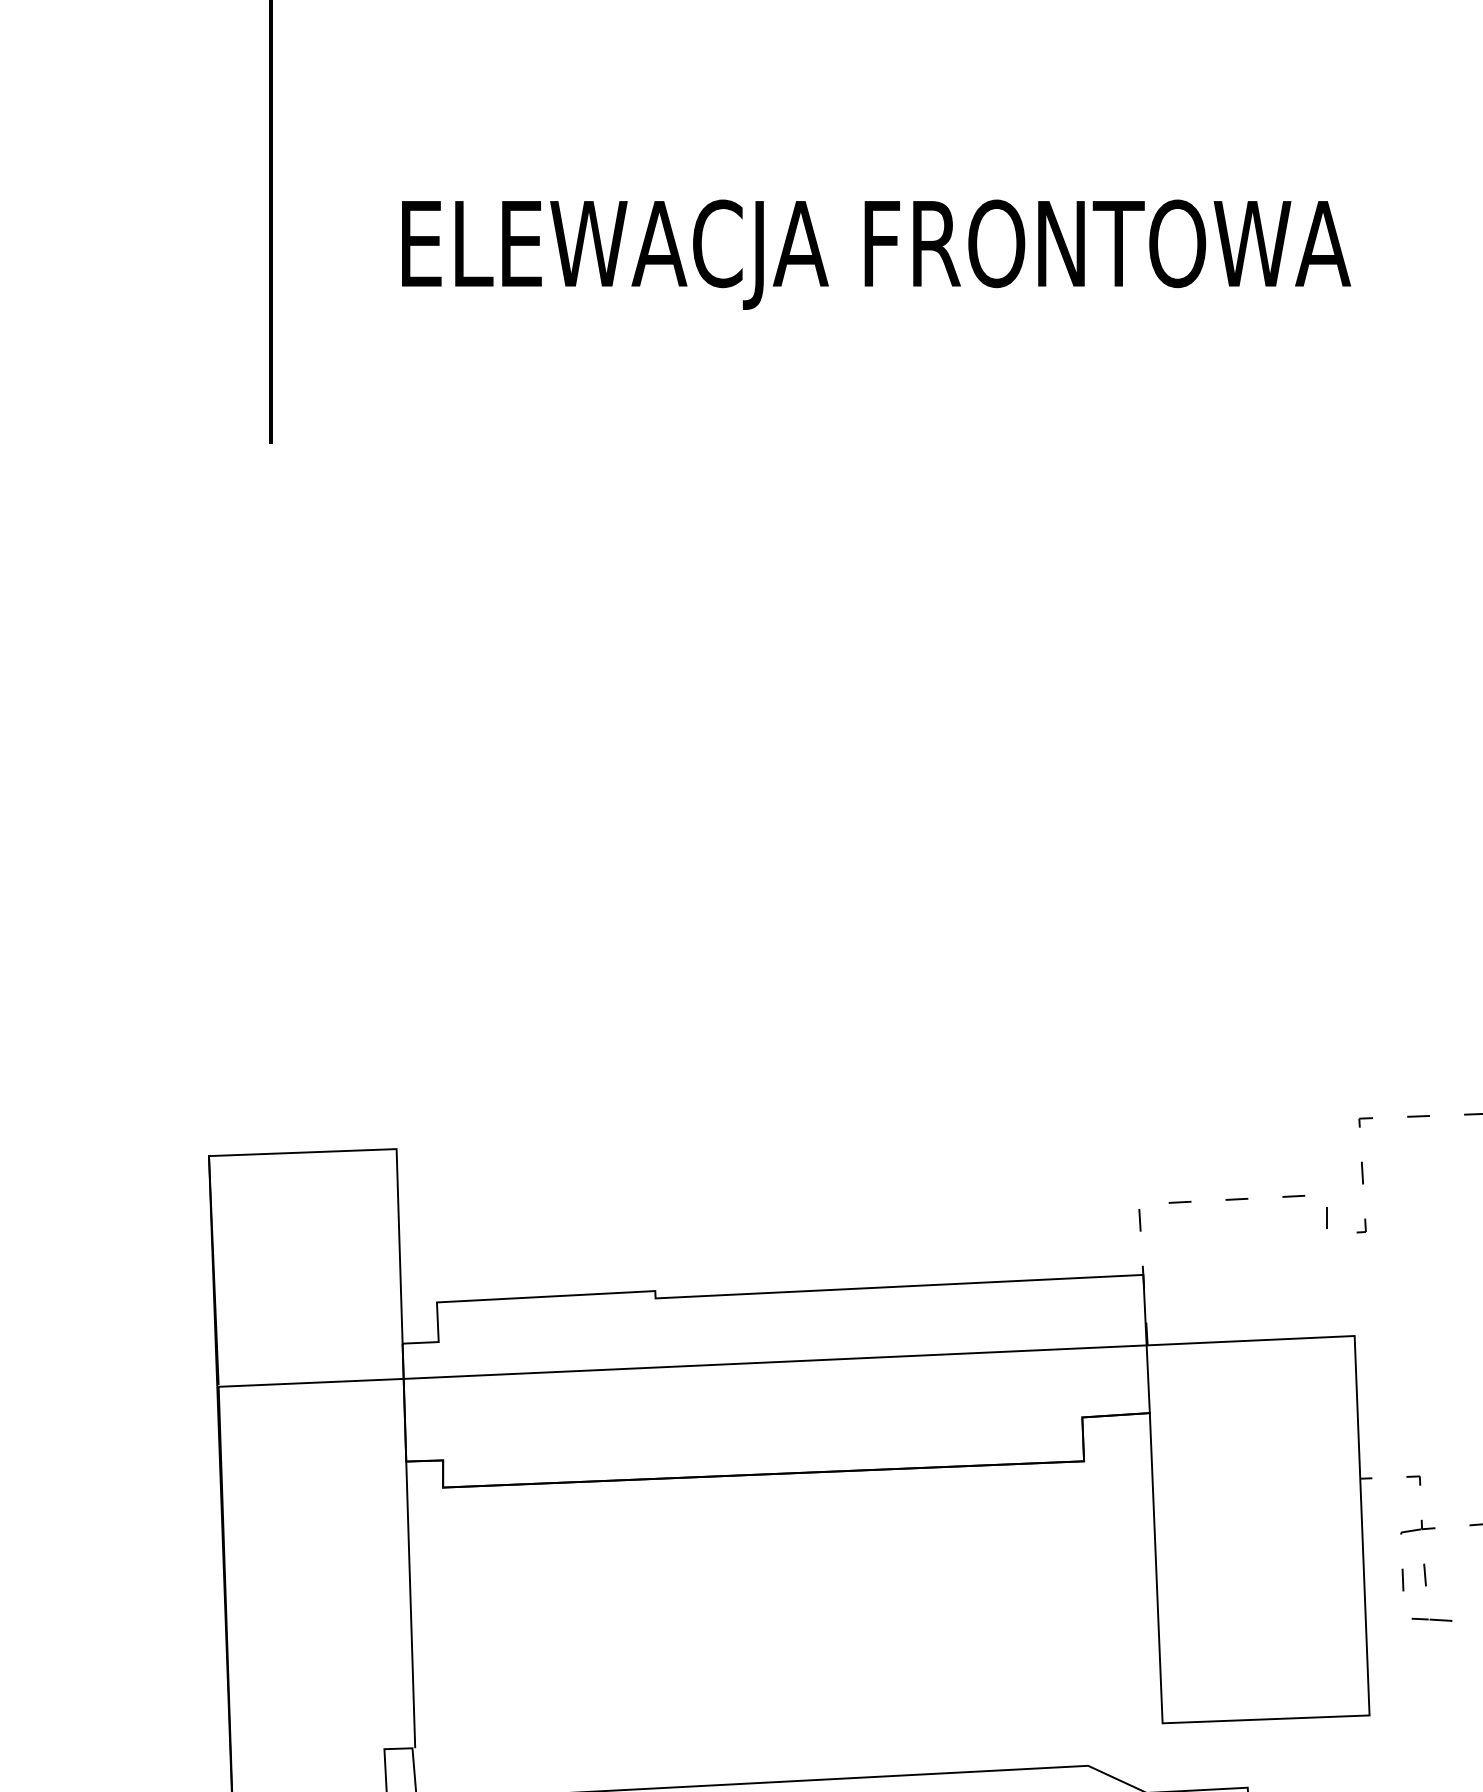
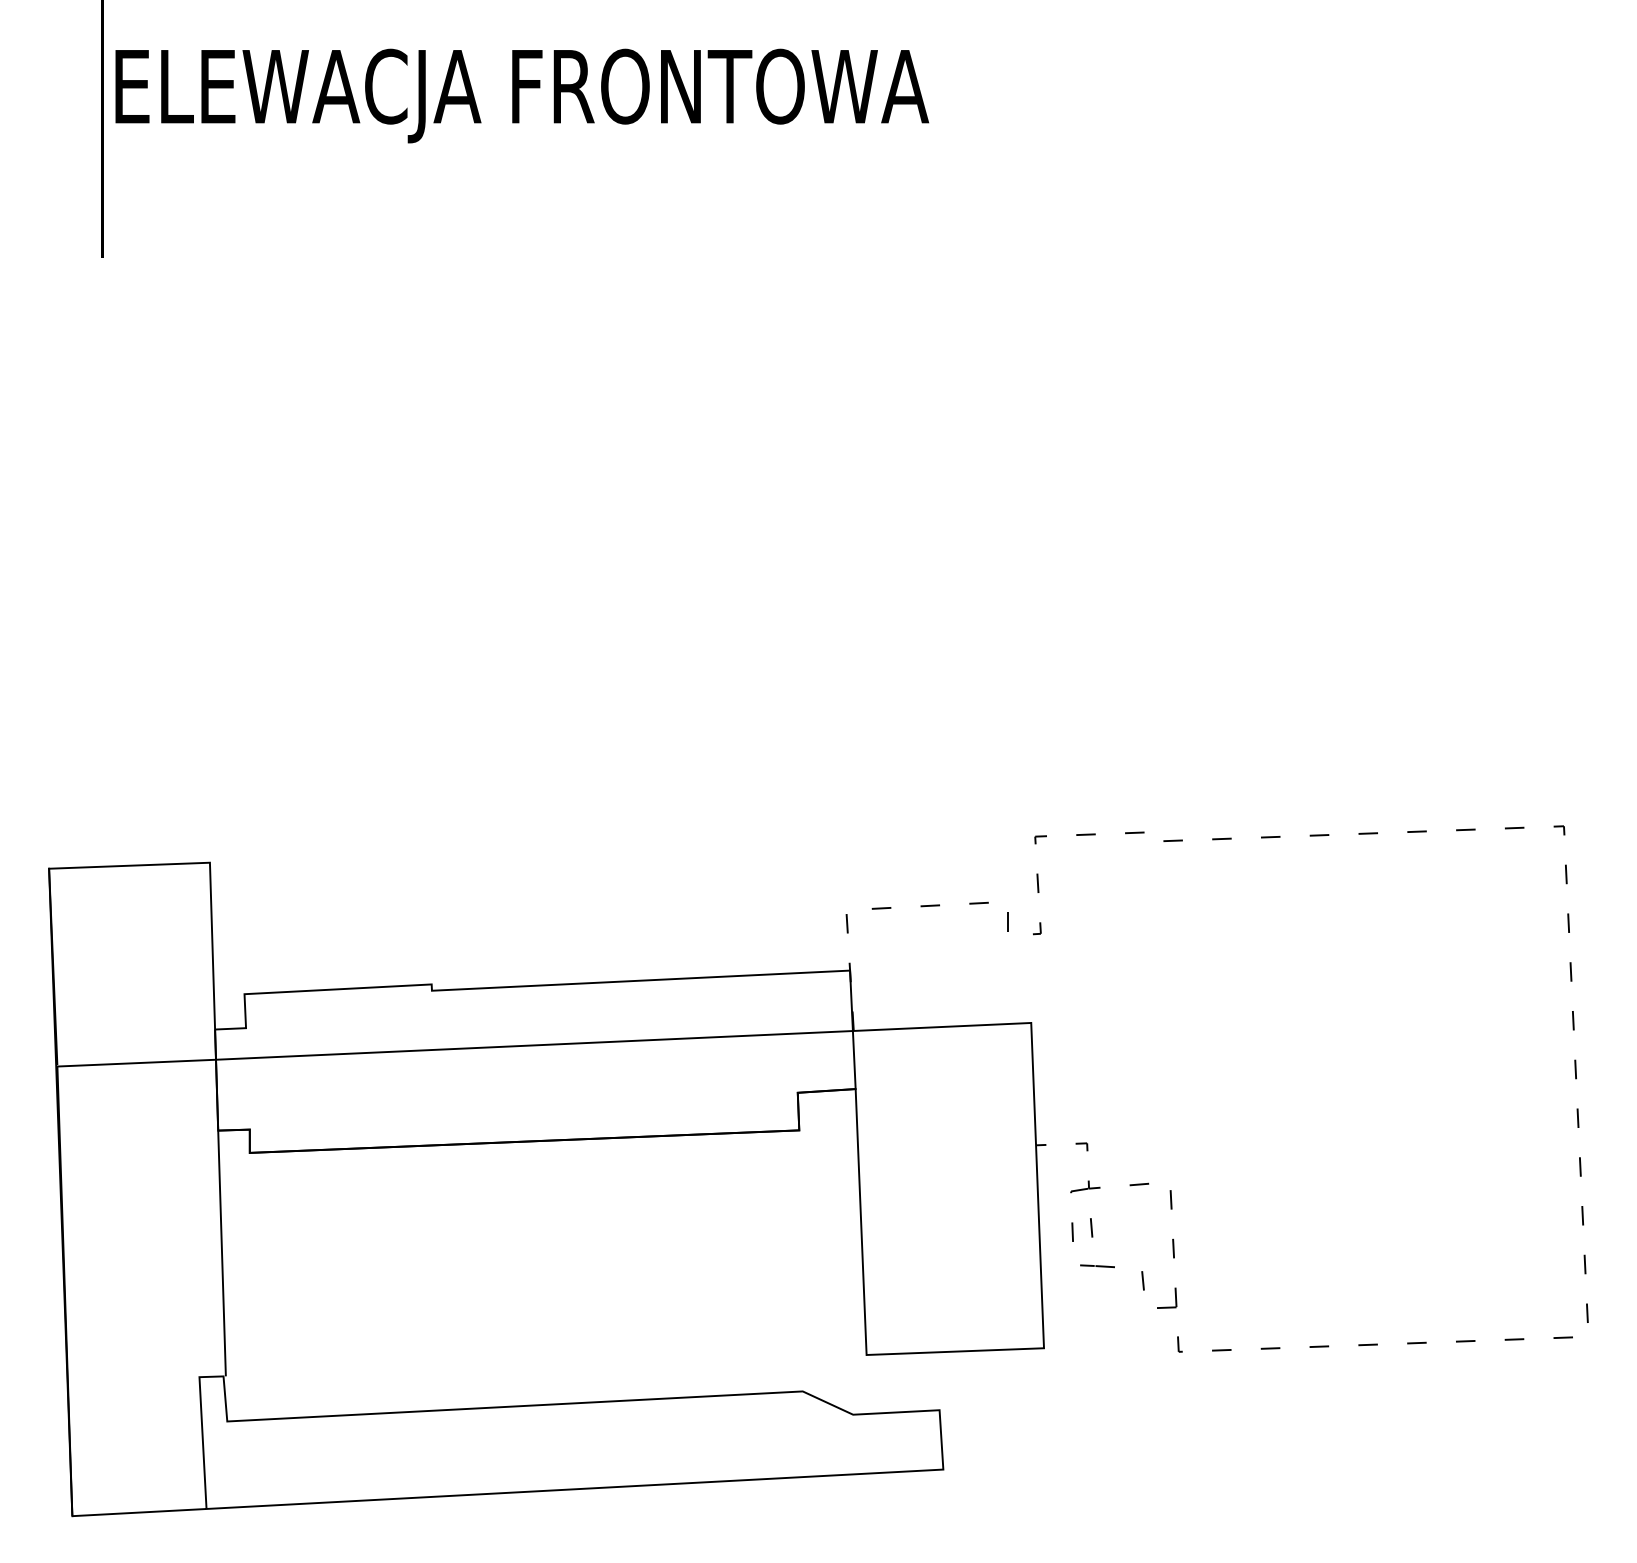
text: (876, 254) -> (522, 95), moved

